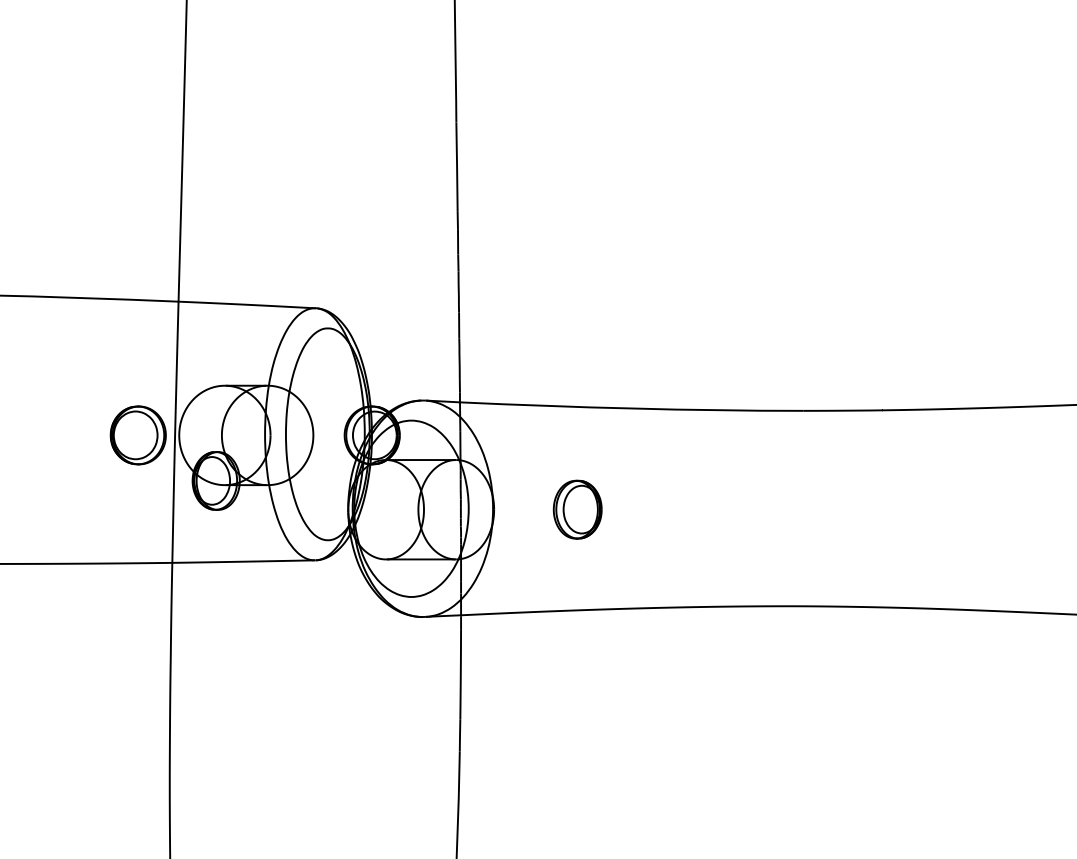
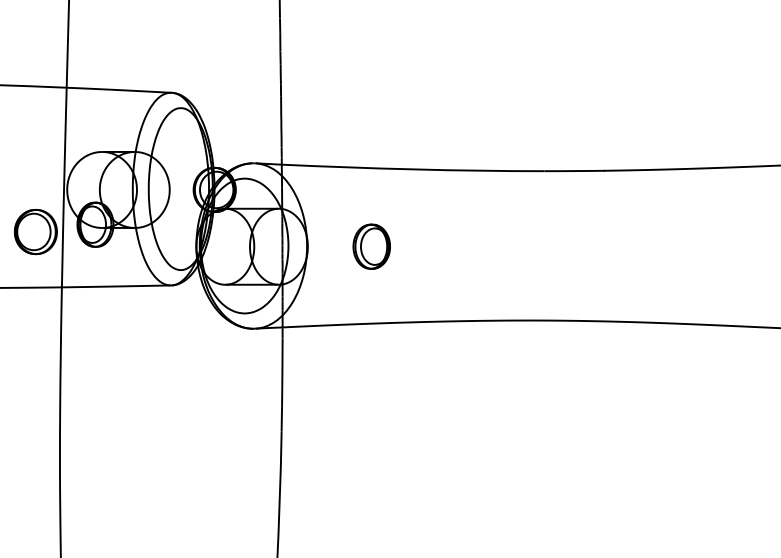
part: (137, 435) -> (35, 232), moved

